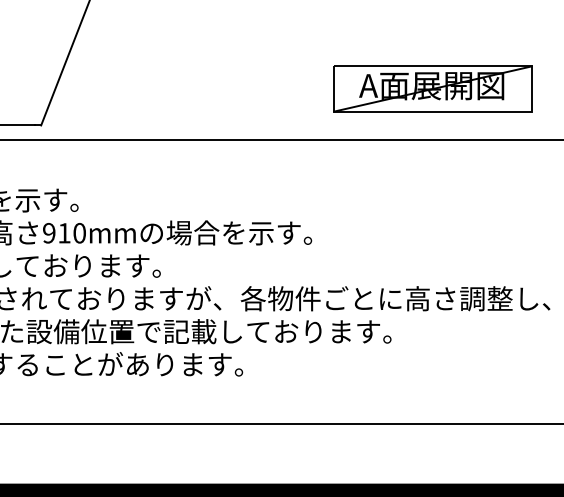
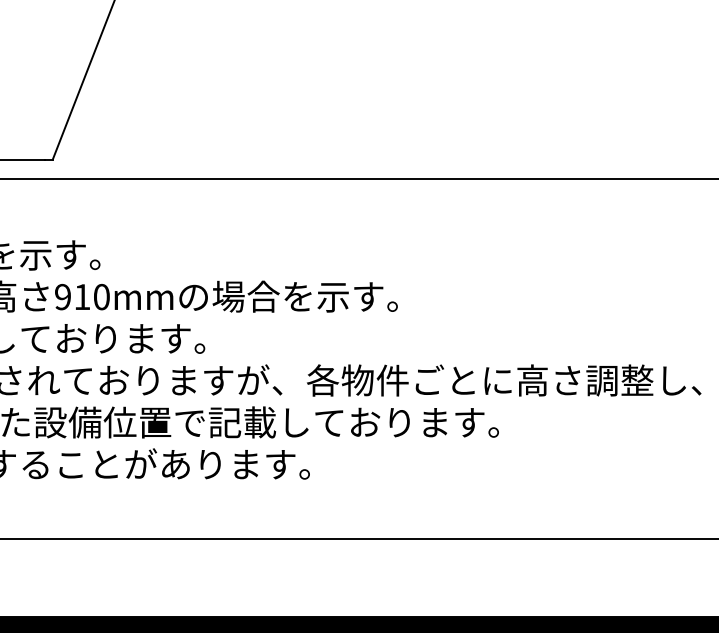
part: (432, 88) -> (551, 112), removed

